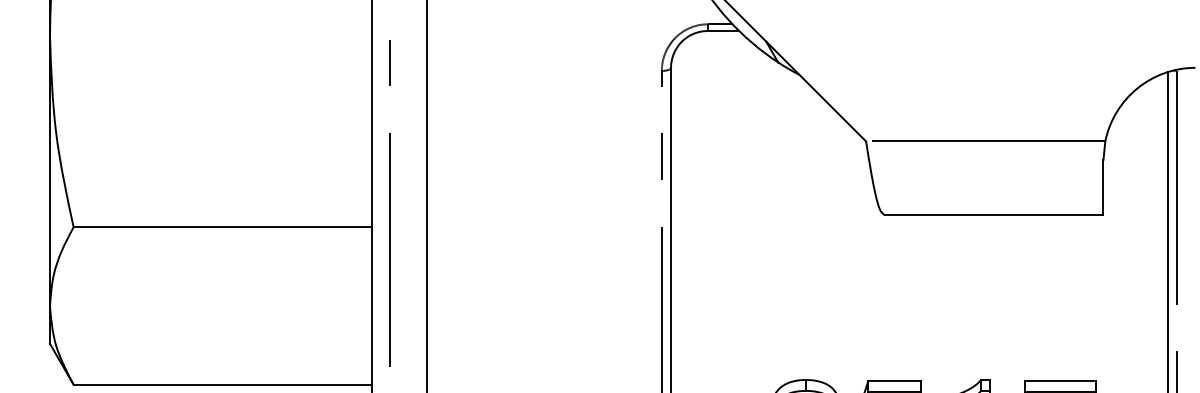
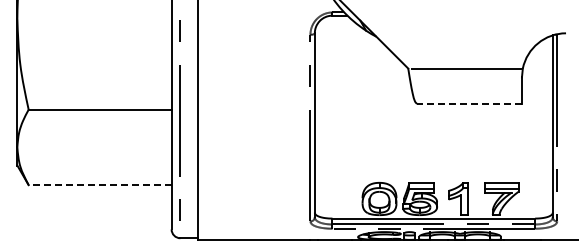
line: (993, 214) -> (469, 103), solid -> dashed
line: (221, 385) -> (99, 185), solid -> dashed

